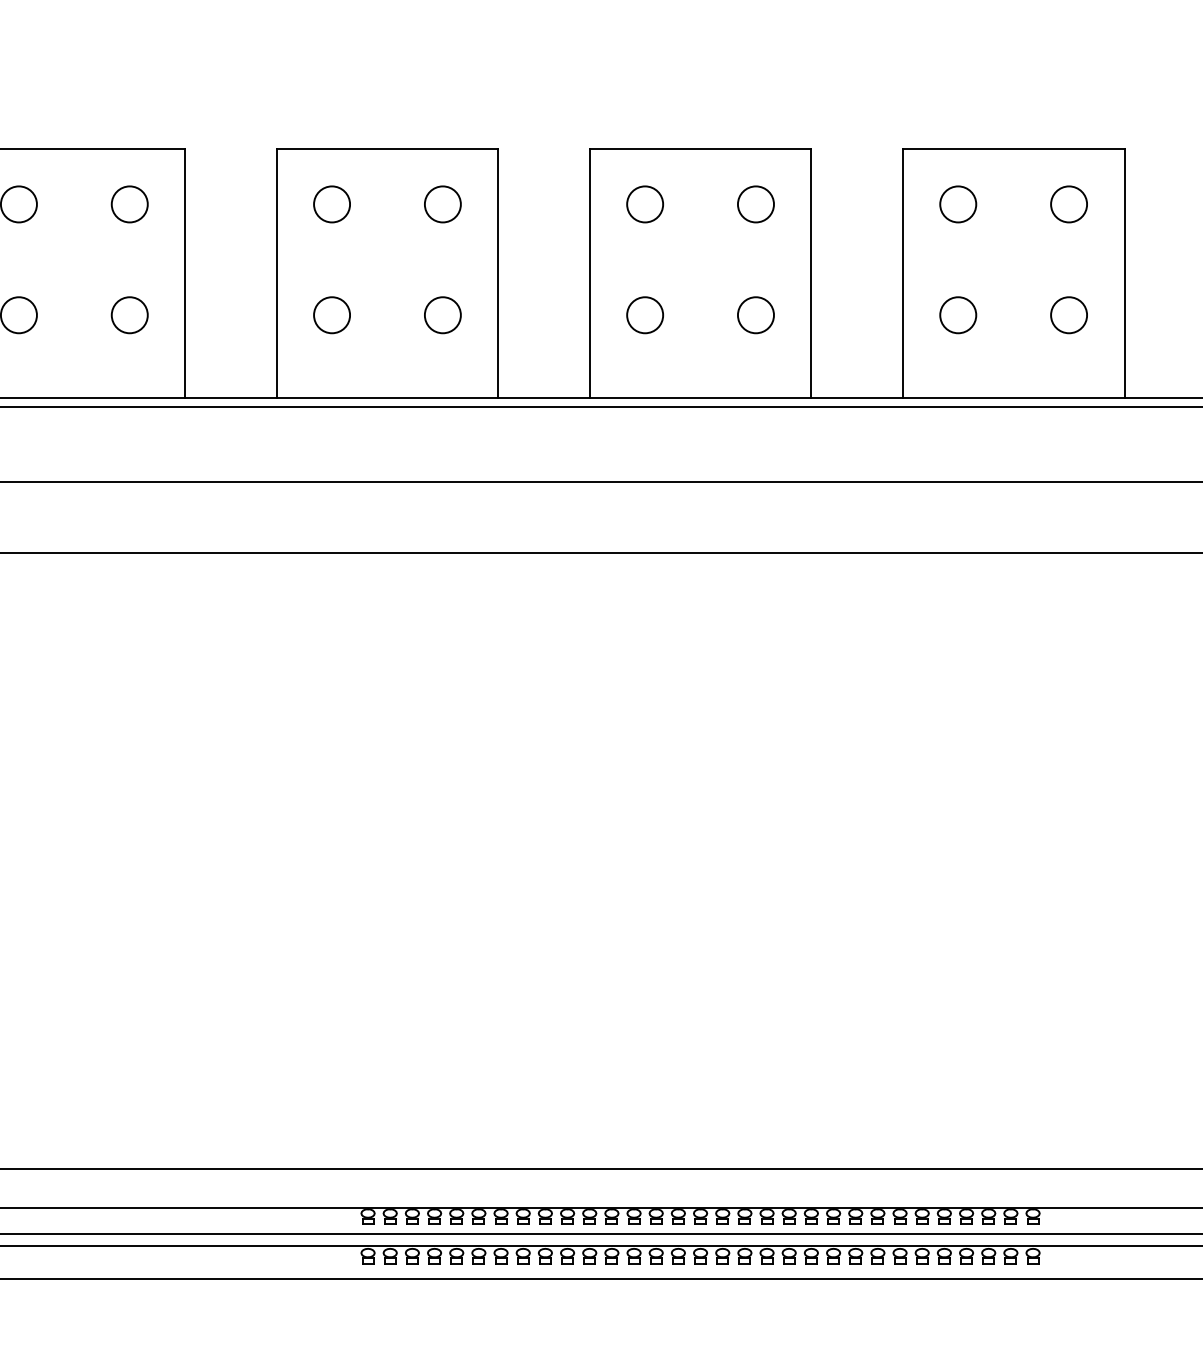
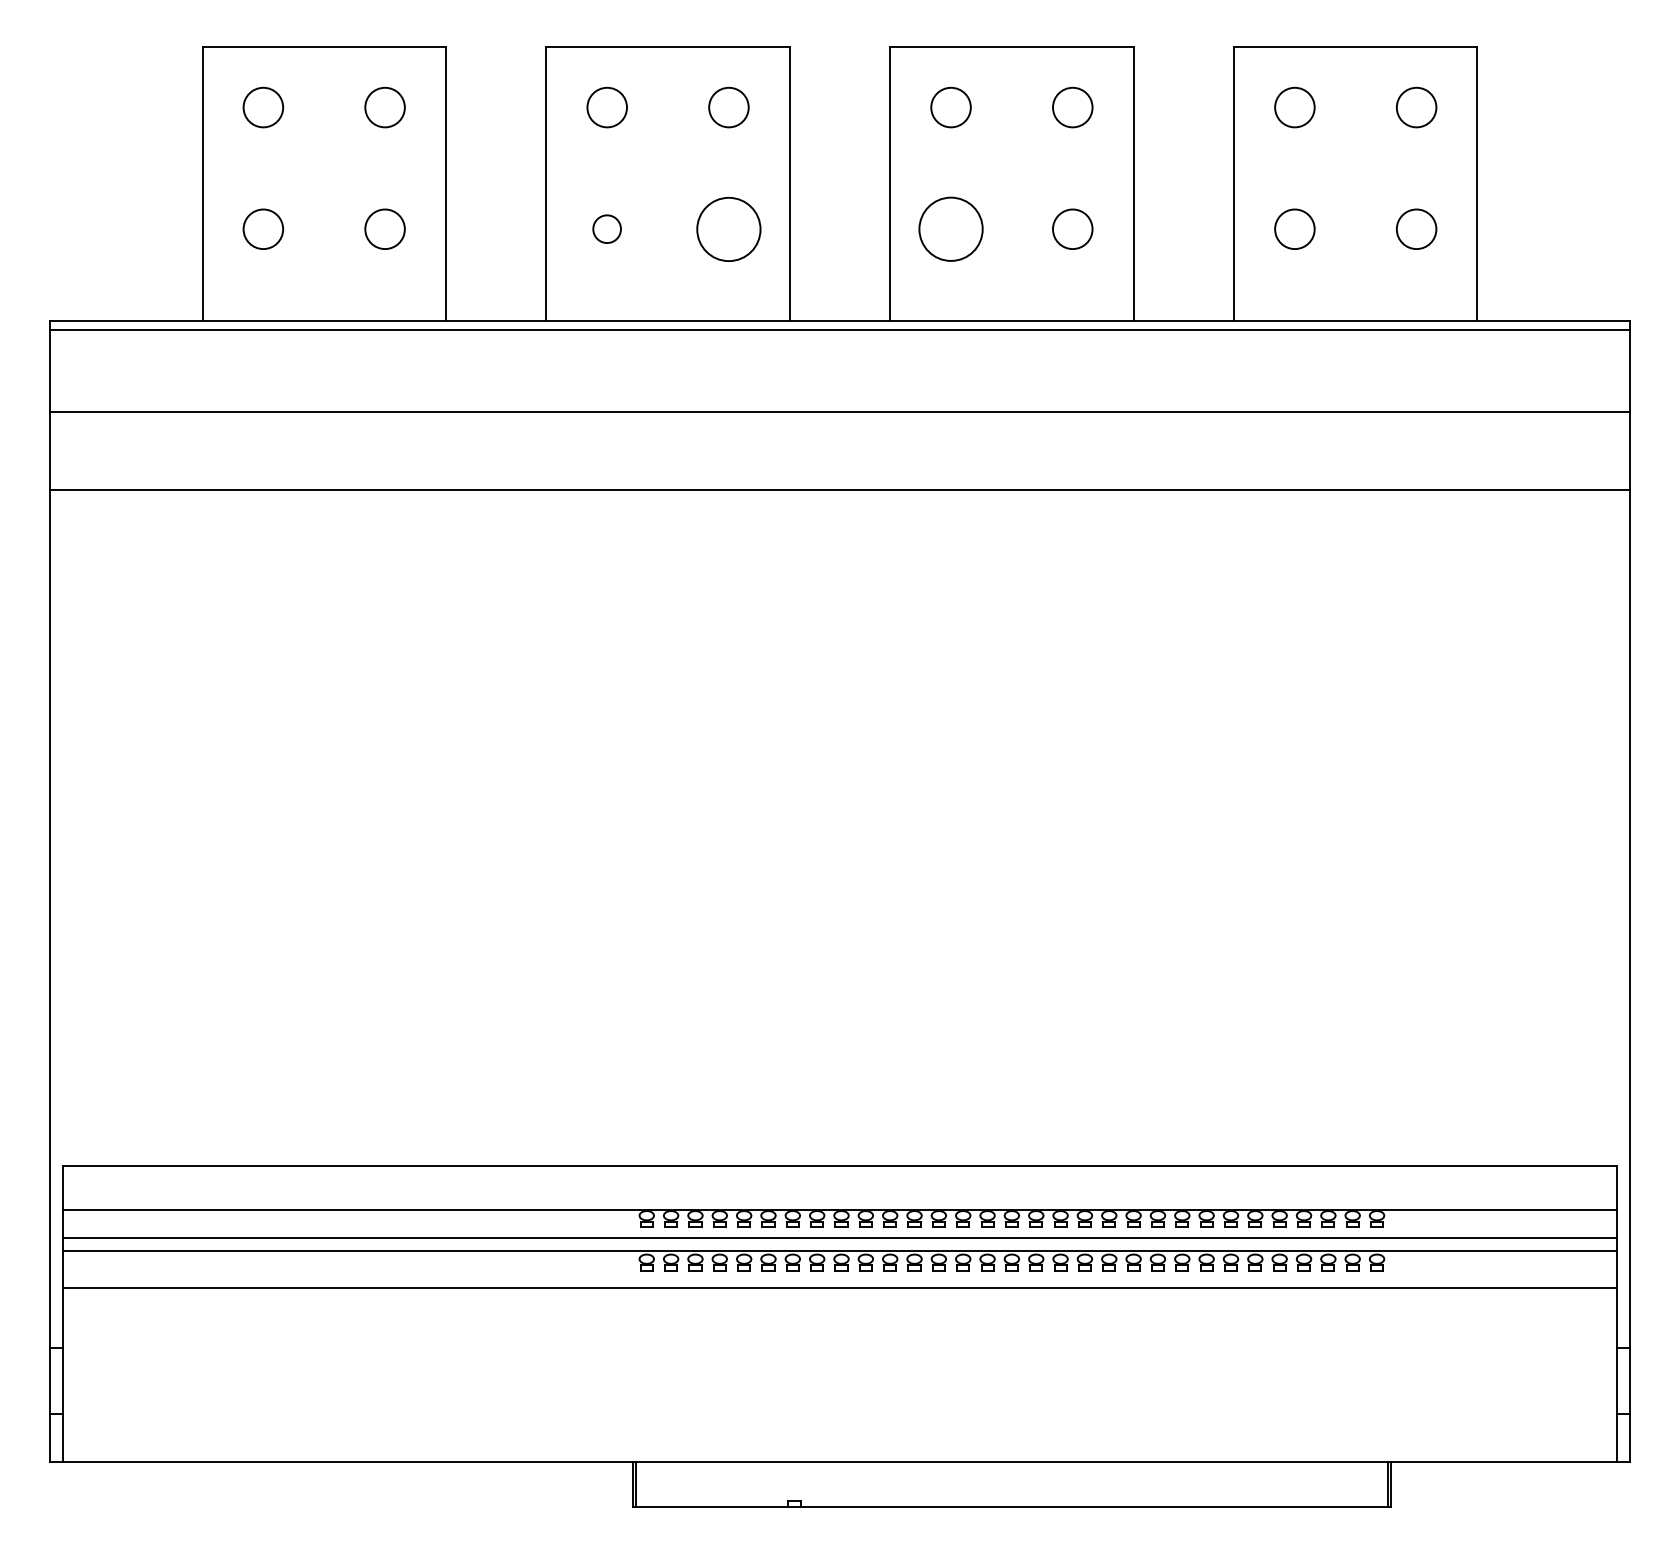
circle: (331, 314) -> (606, 228), size x0.7
circle: (442, 314) -> (728, 228), size x1.6
circle: (644, 315) -> (950, 229), size x1.6

